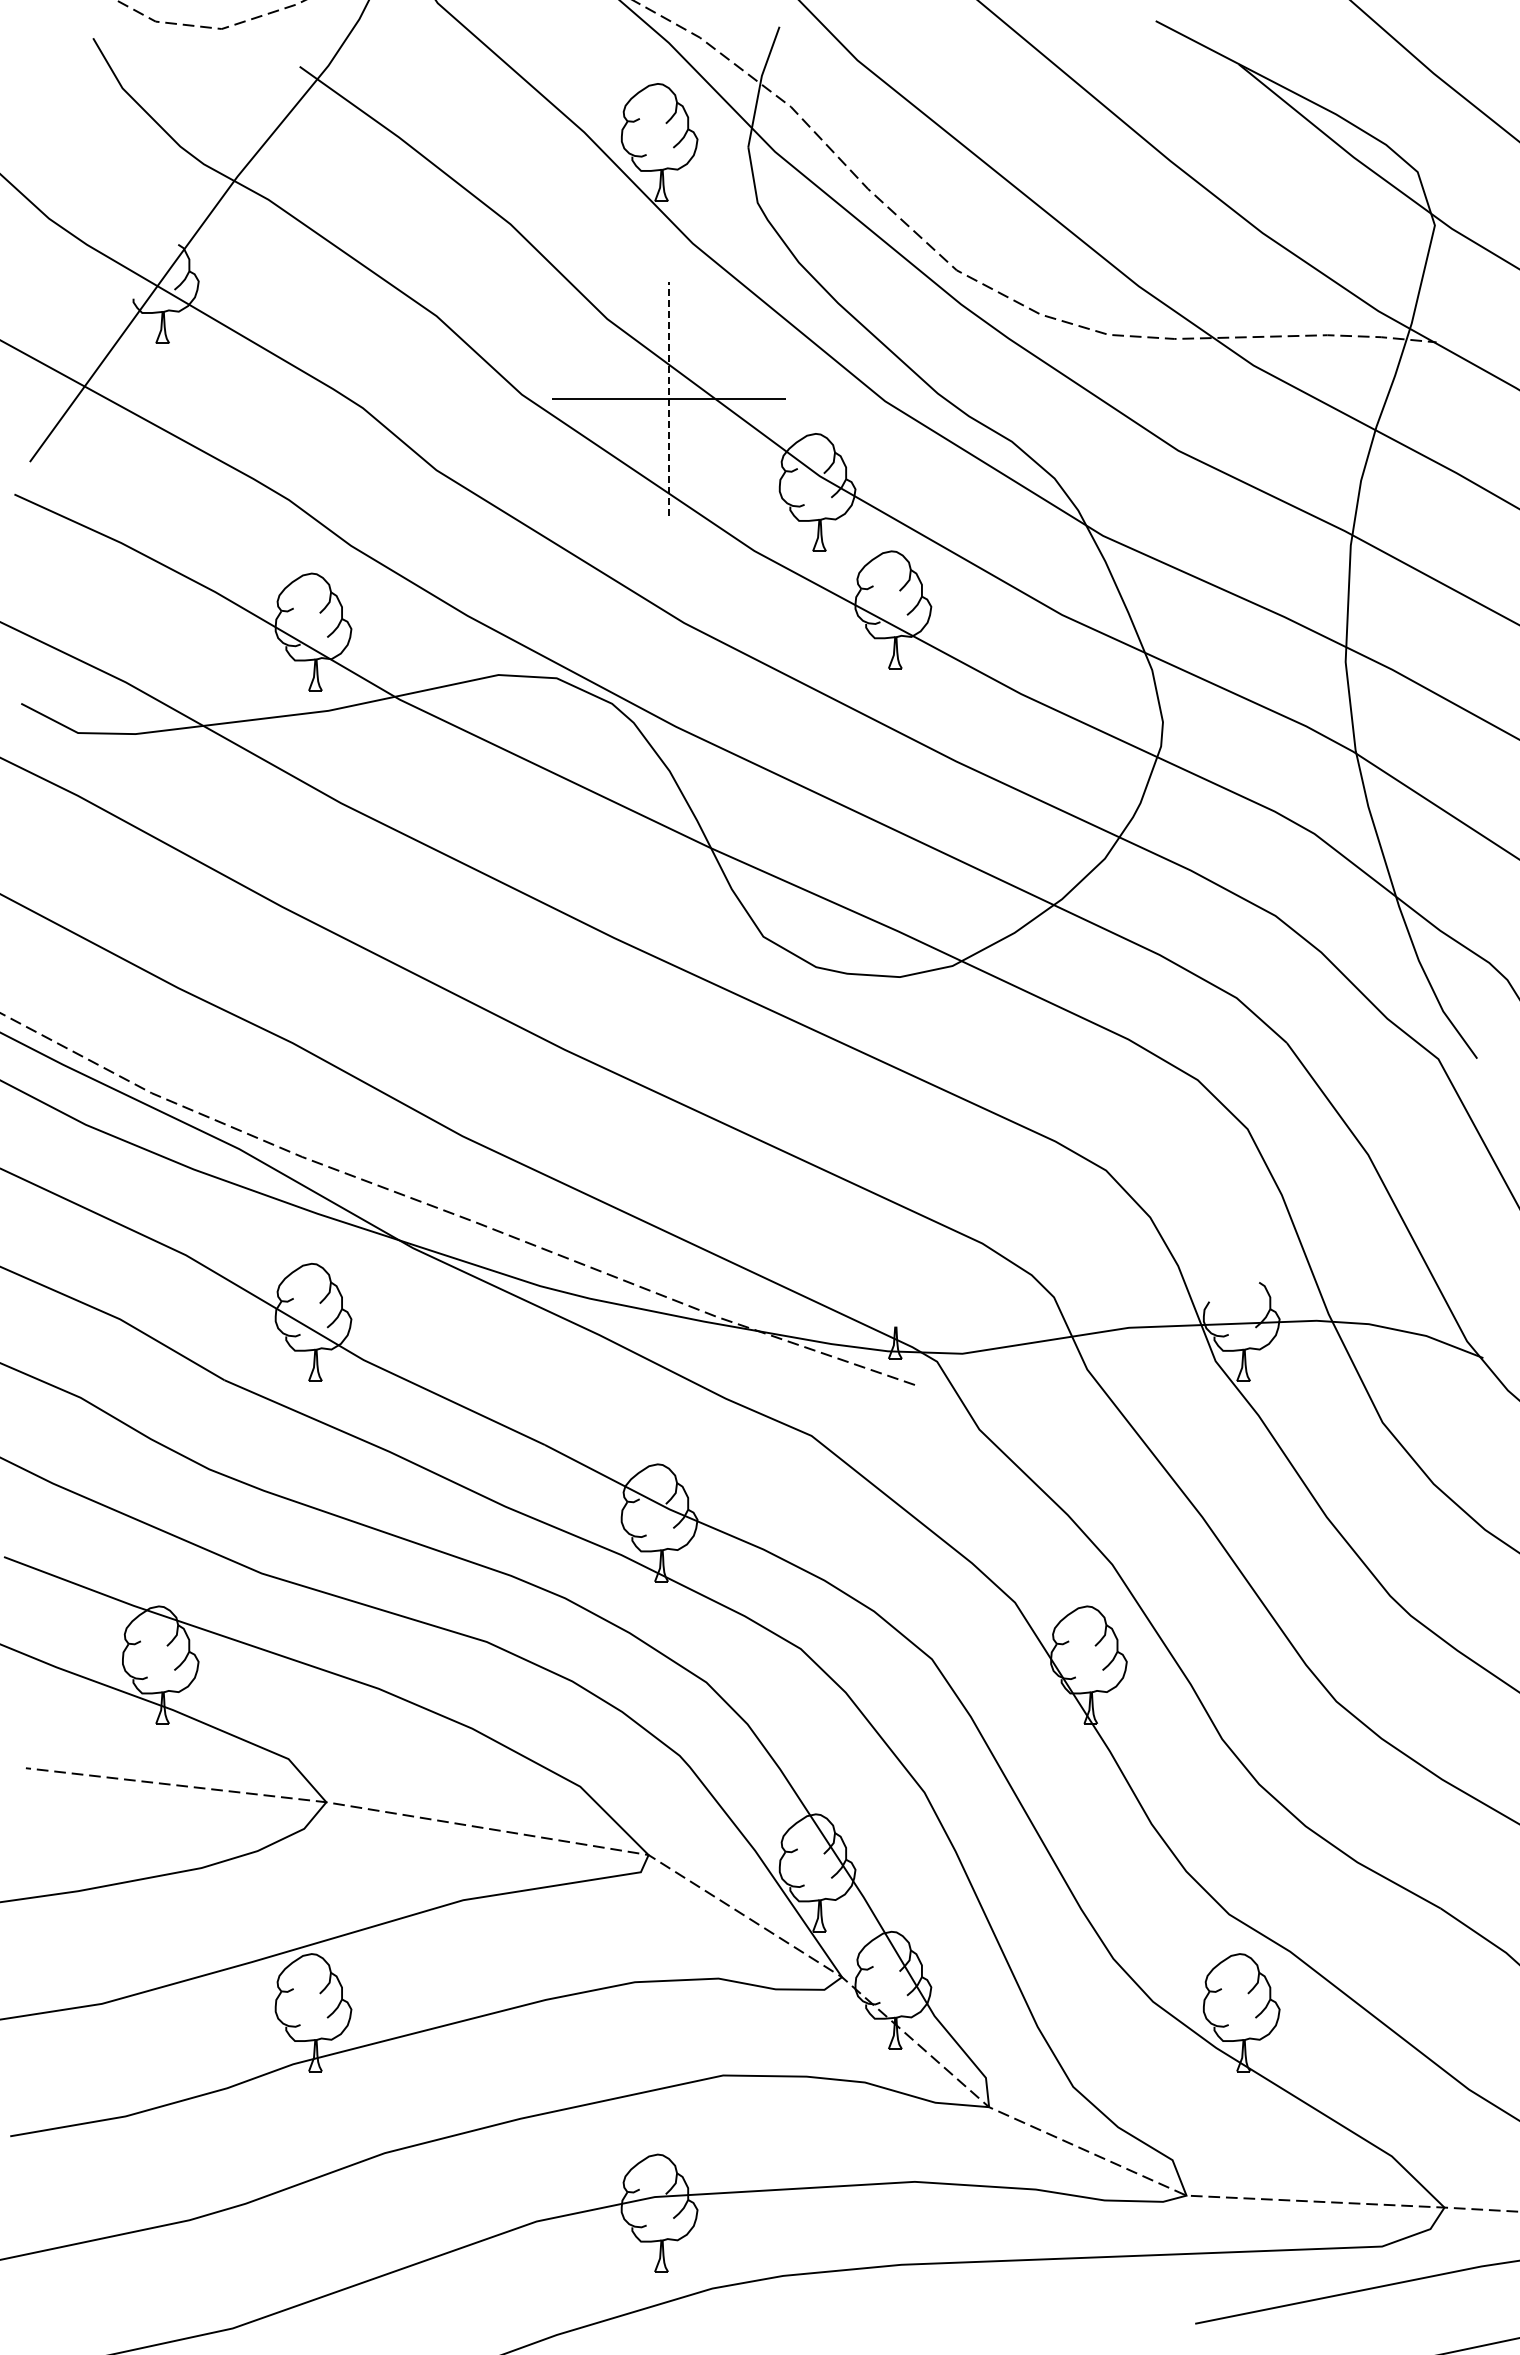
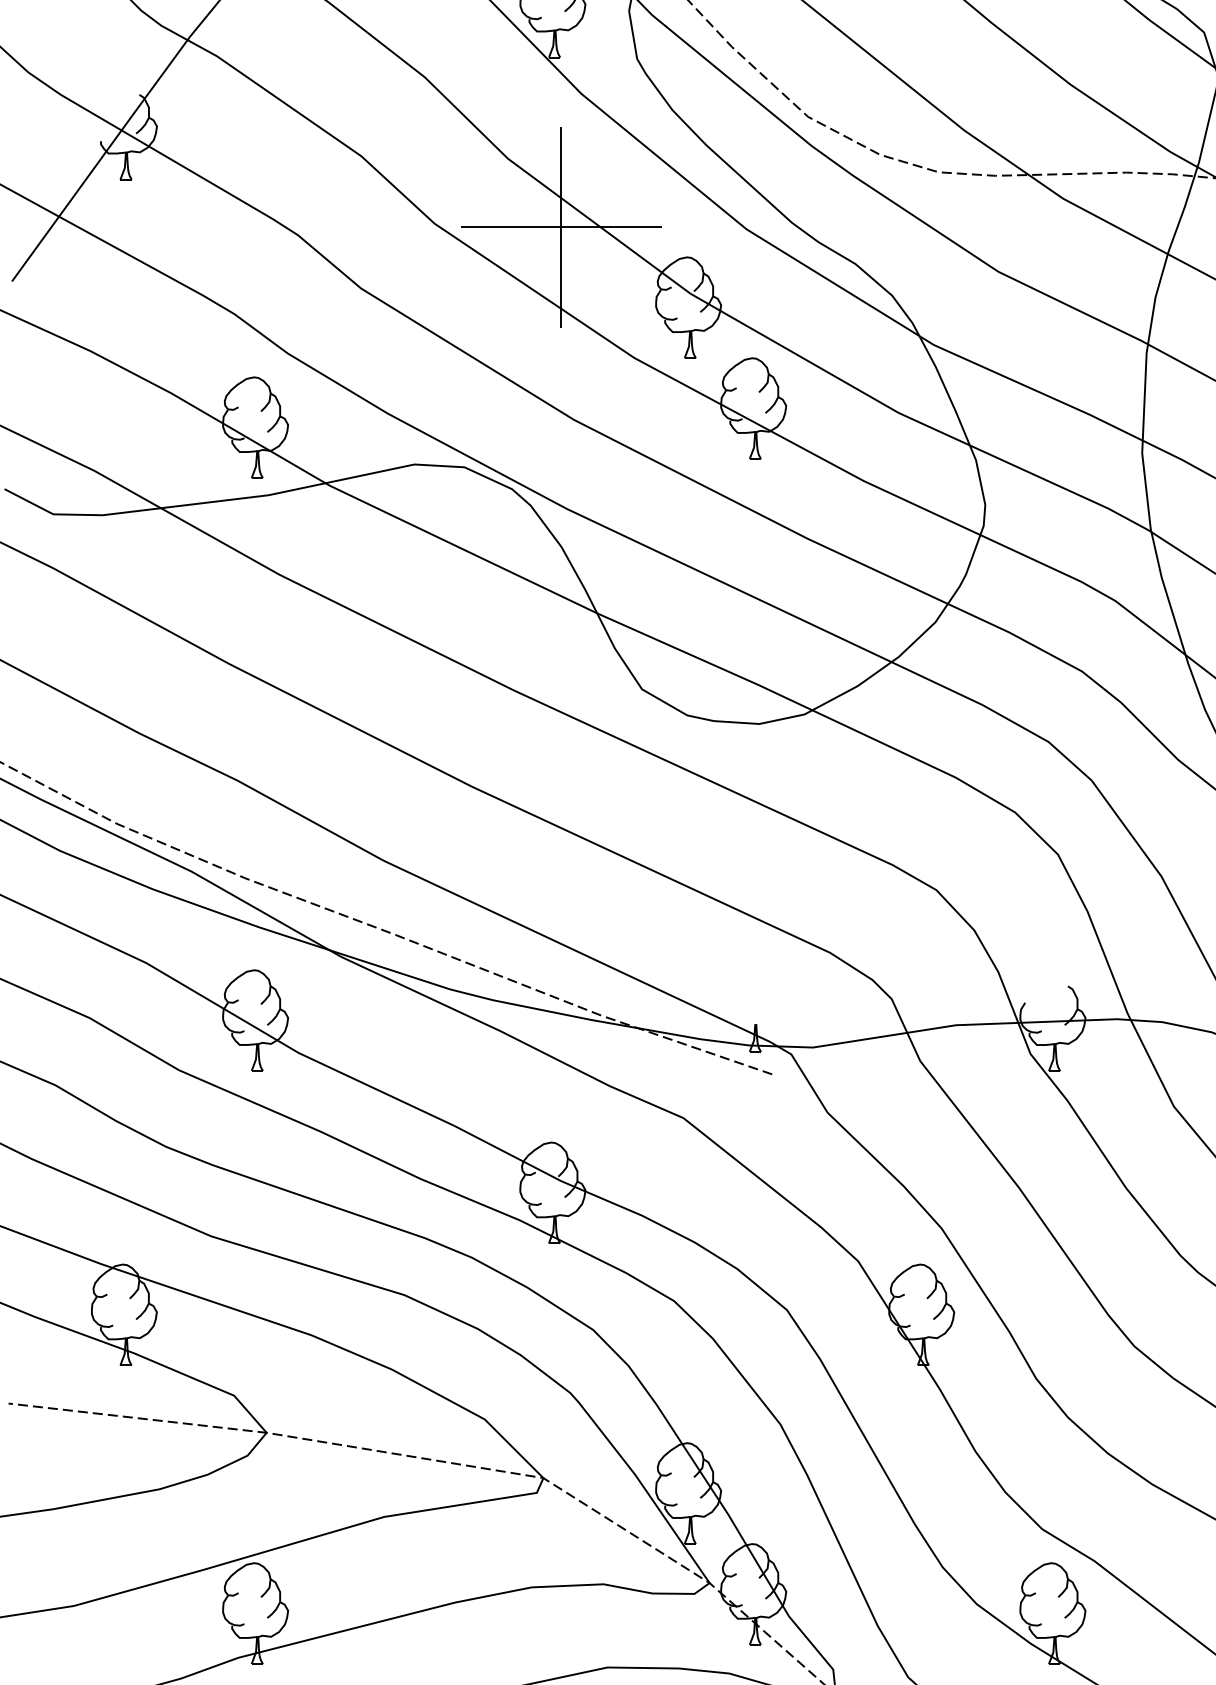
line: (669, 398) -> (561, 226), dashed -> solid

